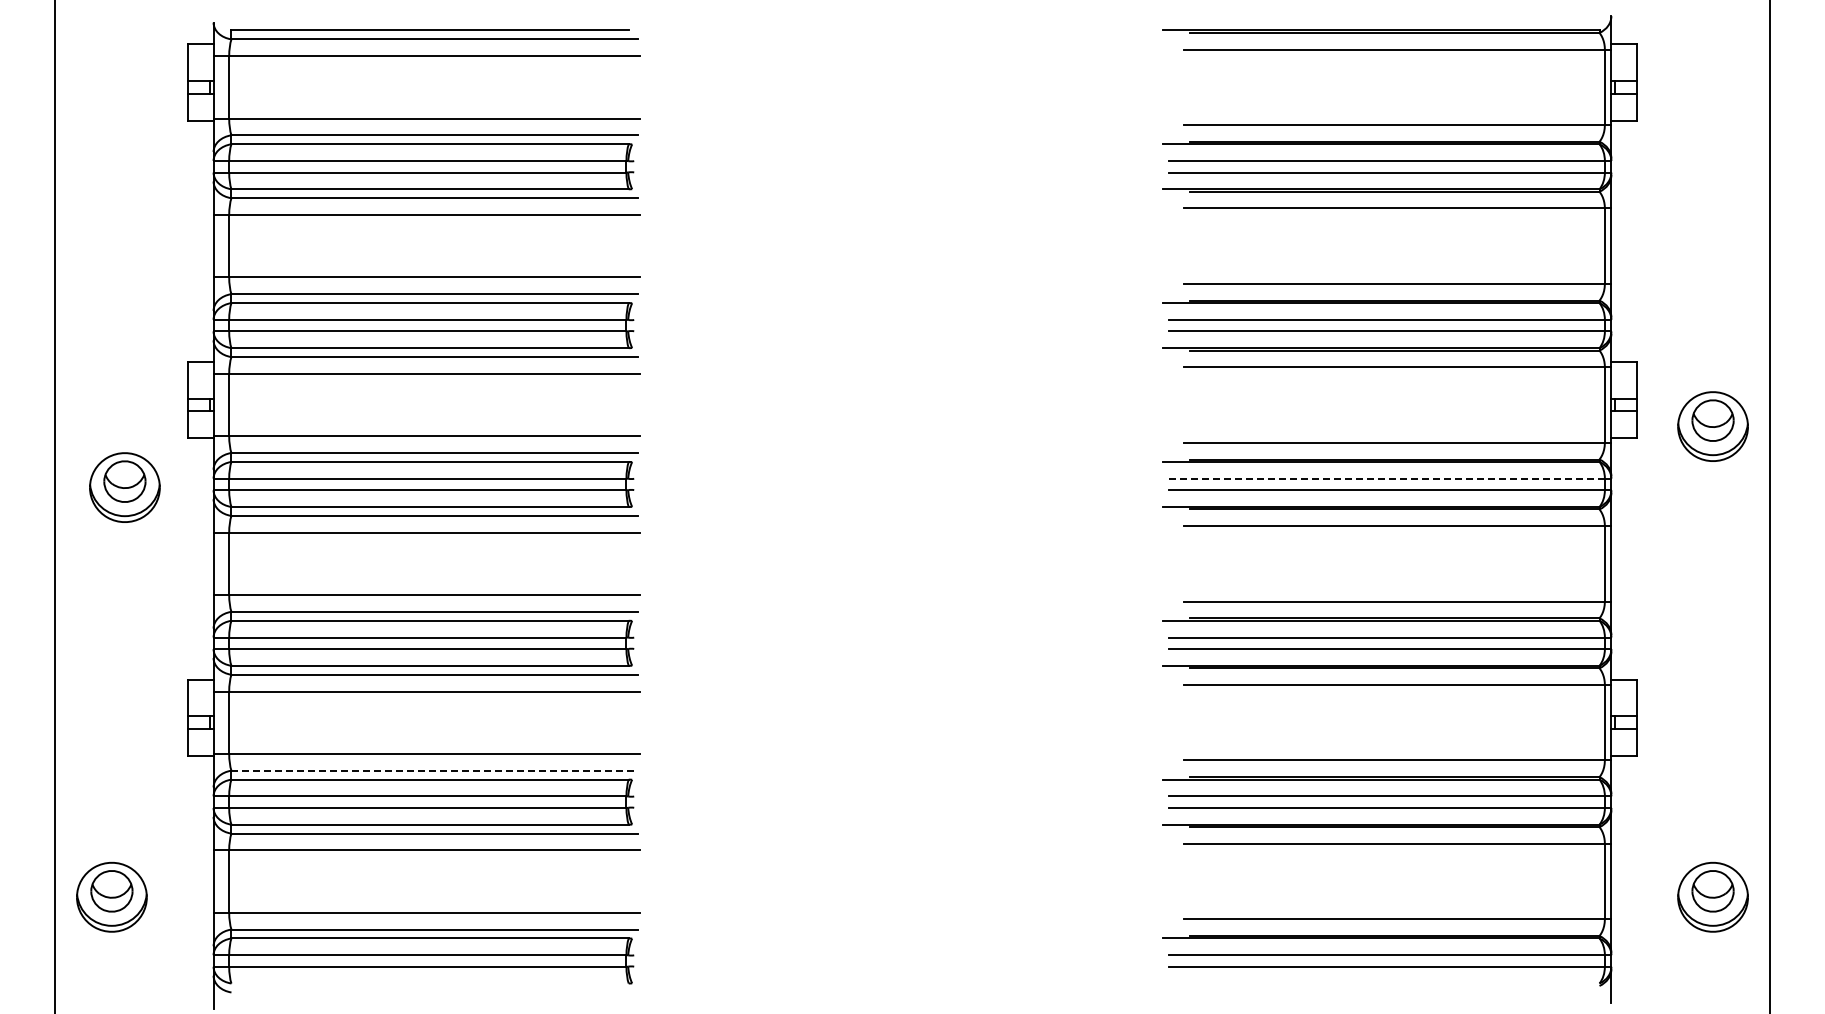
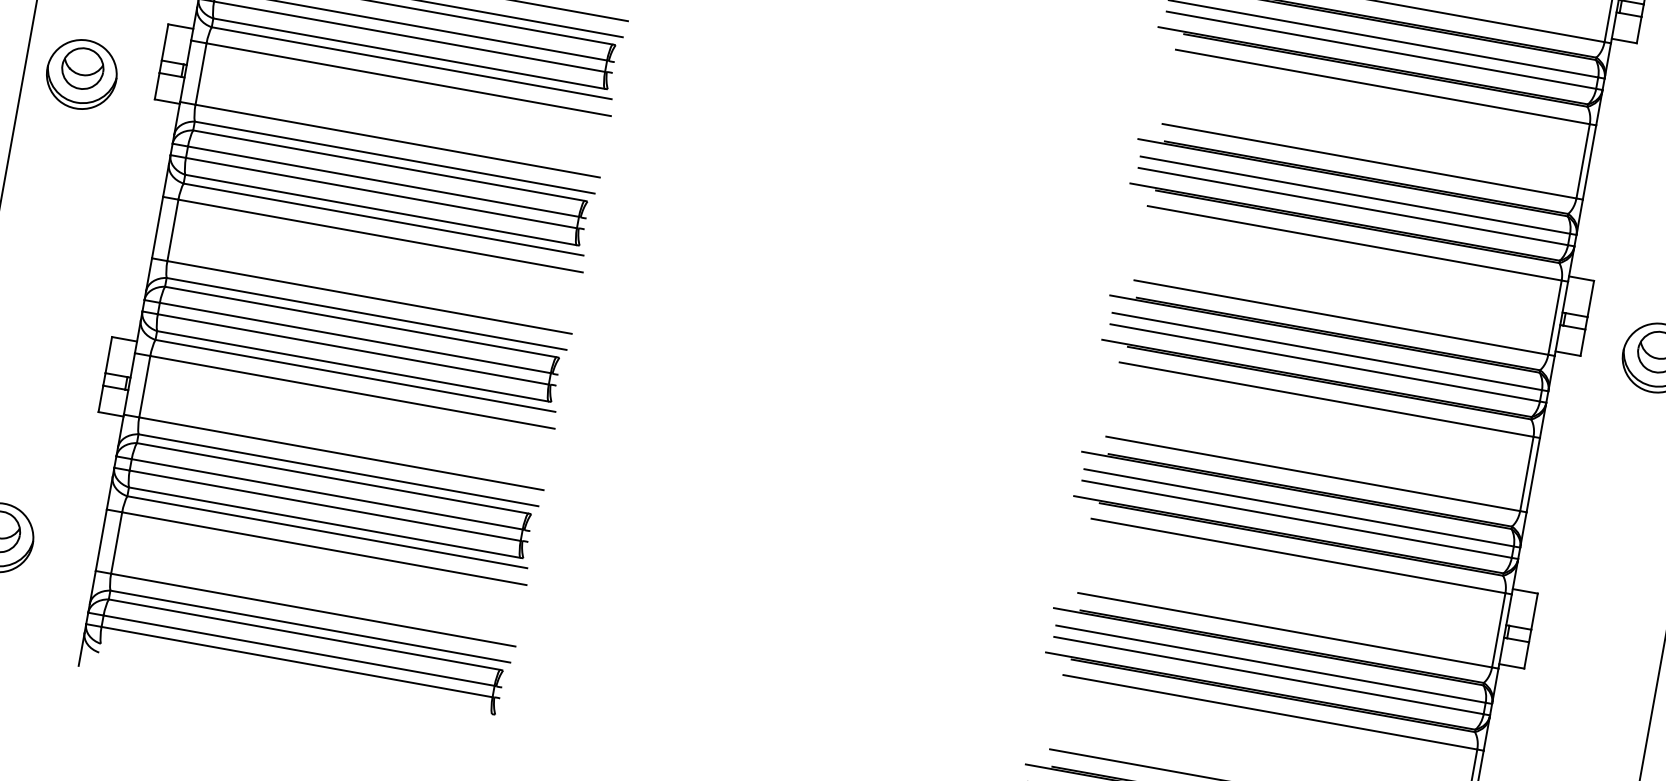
line: (1387, 478) -> (1328, 351), dashed -> solid
part: (124, 487) -> (81, 74), moved
line: (435, 770) -> (339, 470), dashed -> solid

